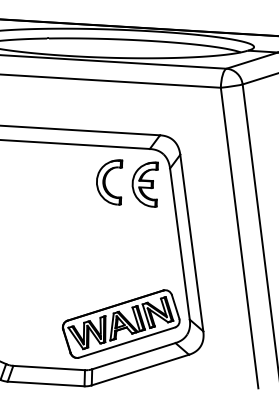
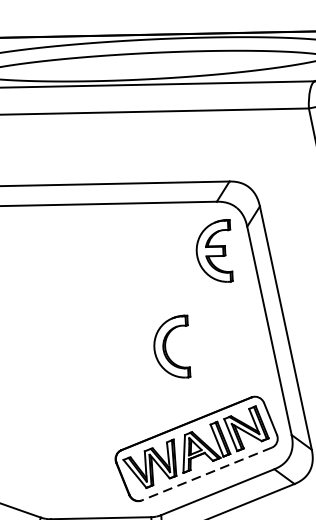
part: (109, 182) -> (172, 347), moved
line: (126, 342) -> (206, 473), solid -> dashed

